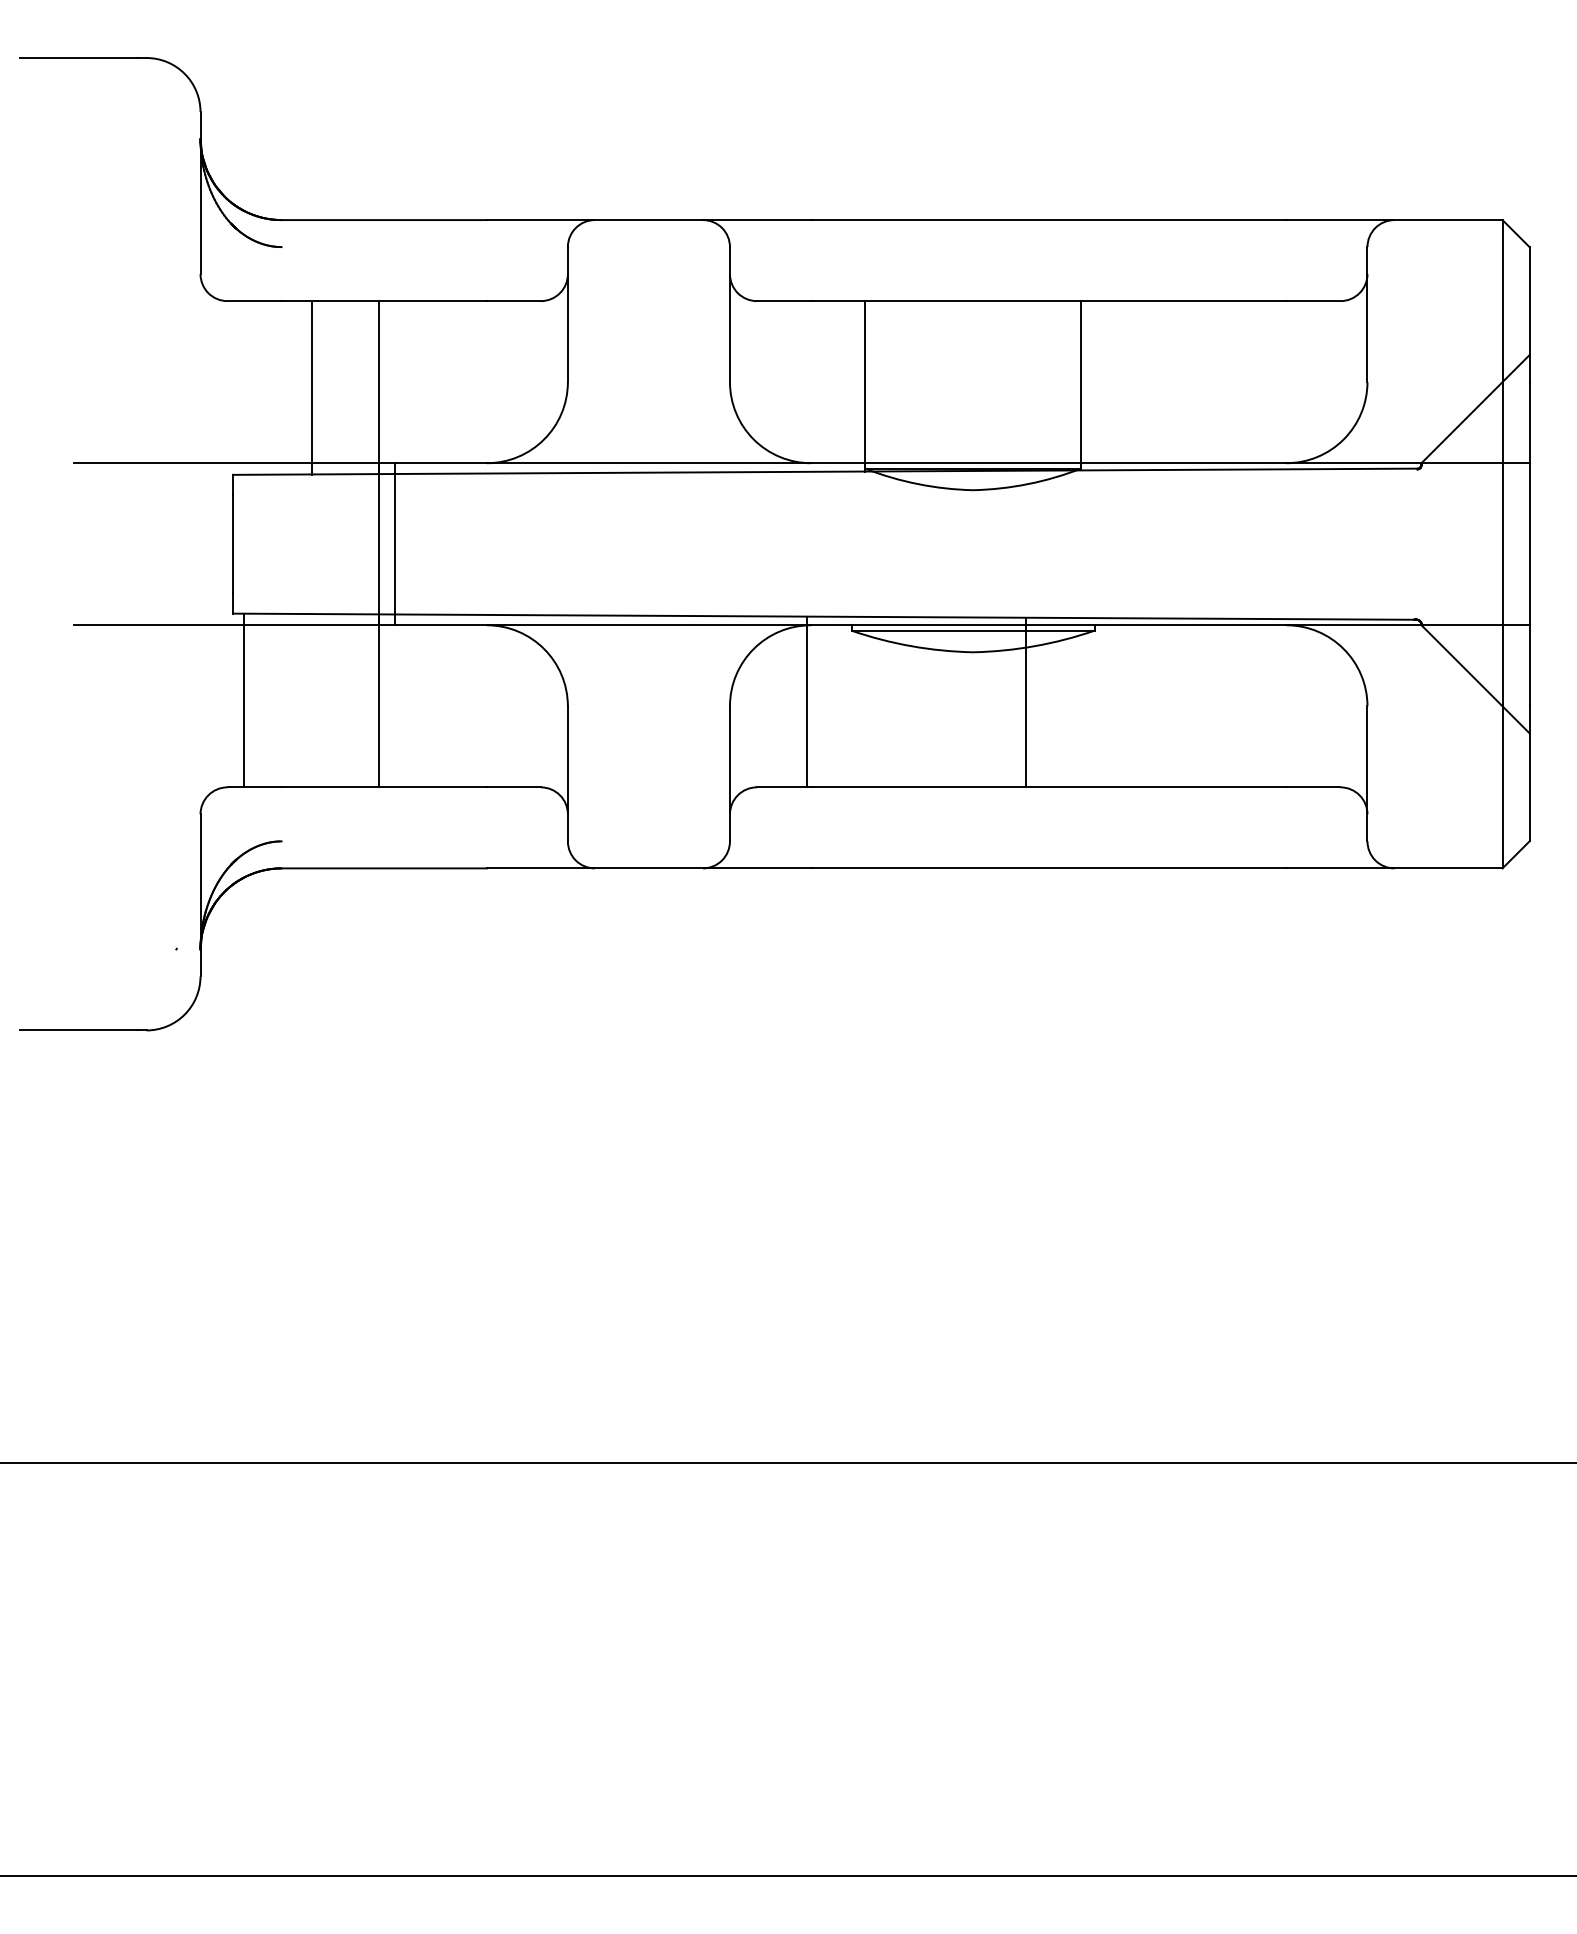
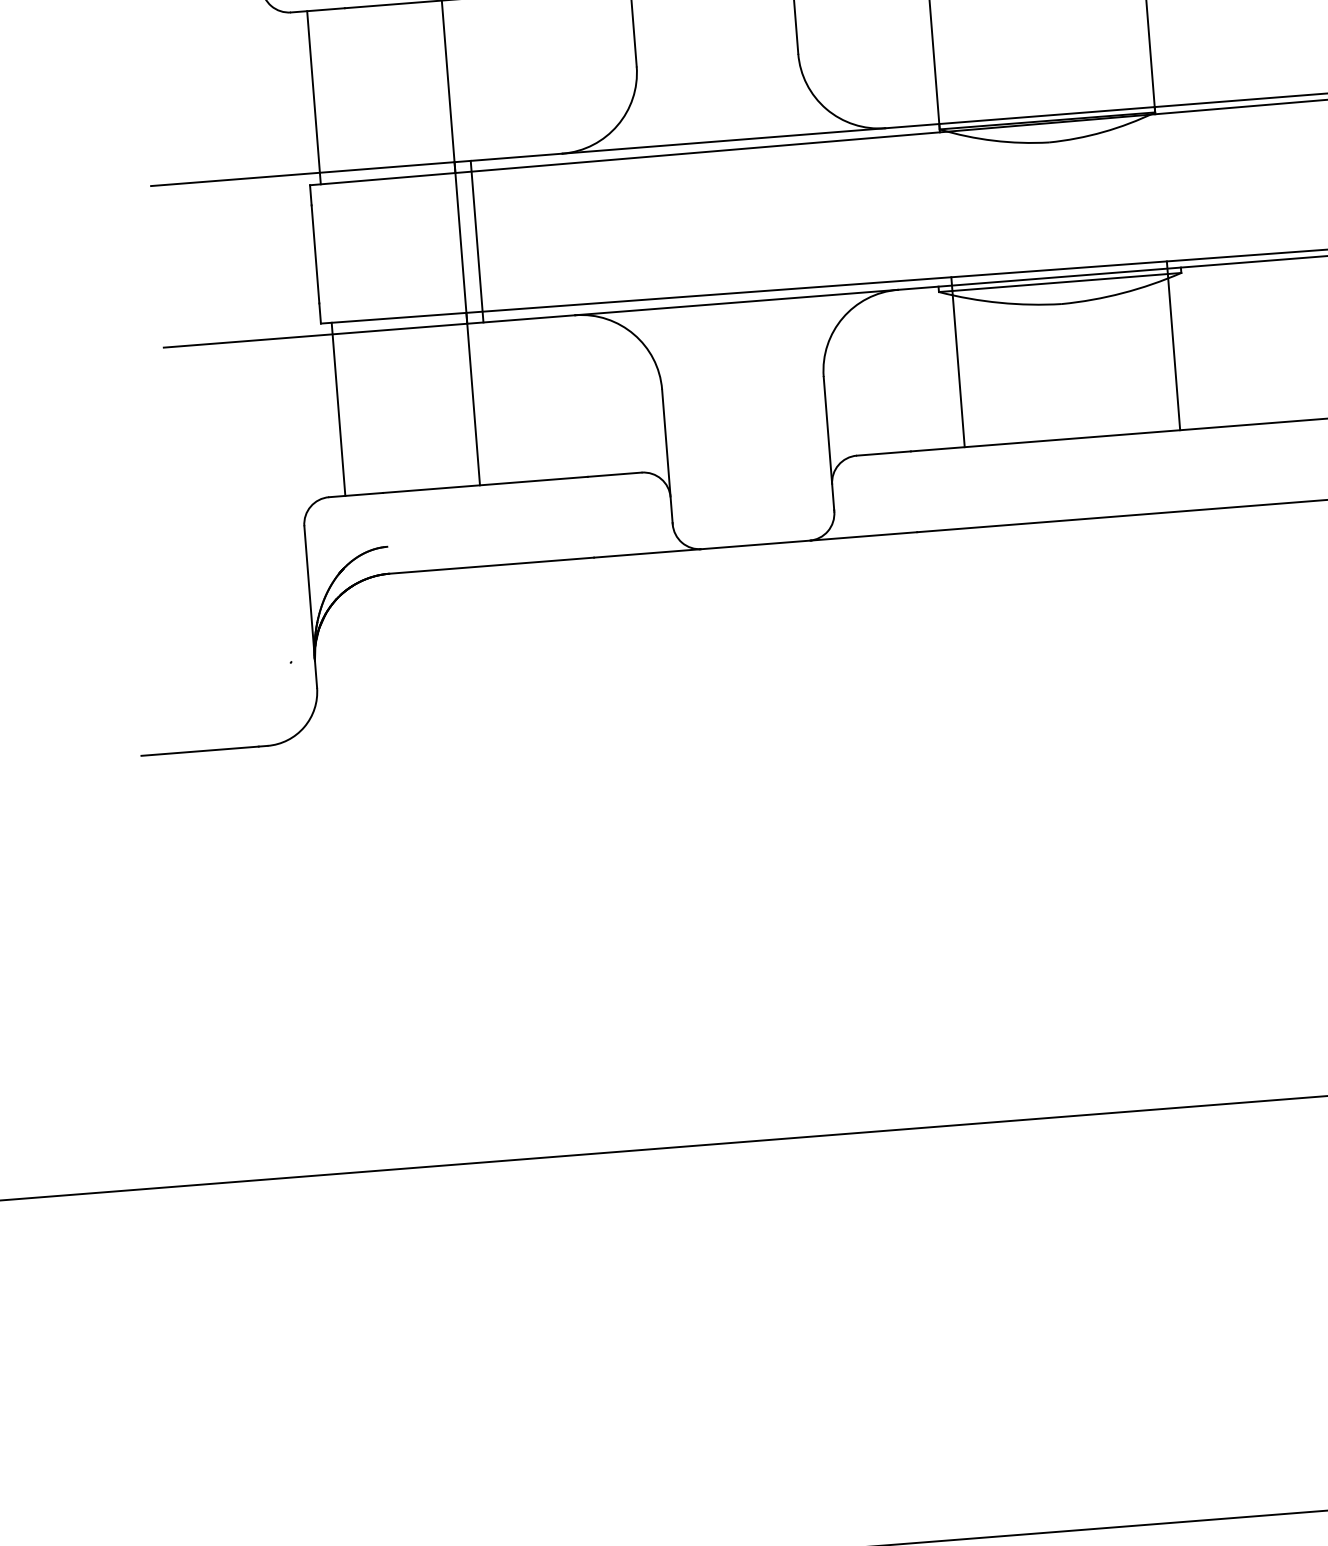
line: (311, 387) -> (313, 97), moved
line: (807, 701) -> (958, 361), moved
line: (1026, 702) -> (1173, 345), moved

